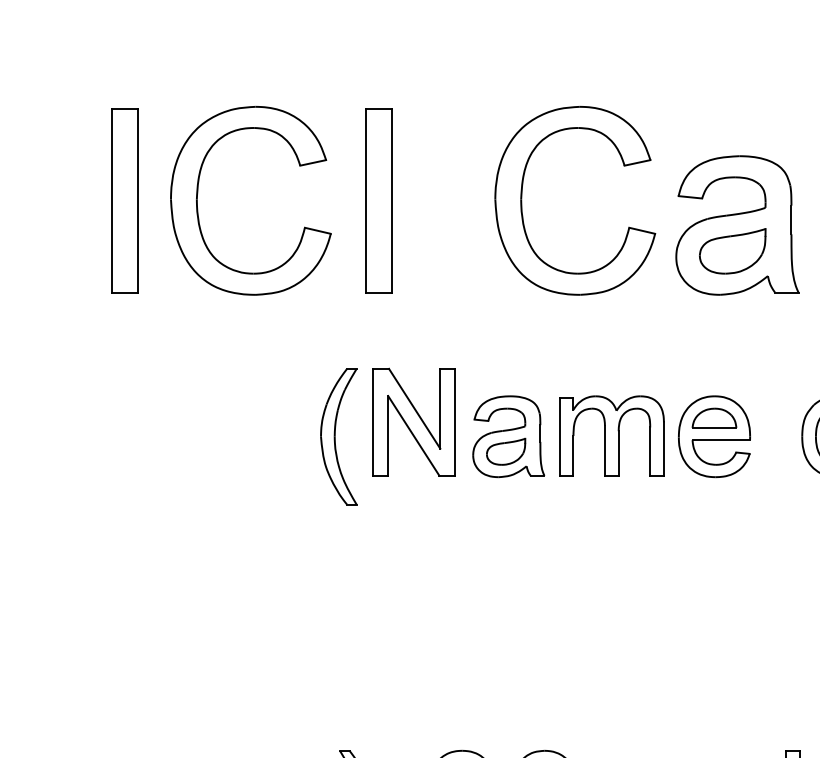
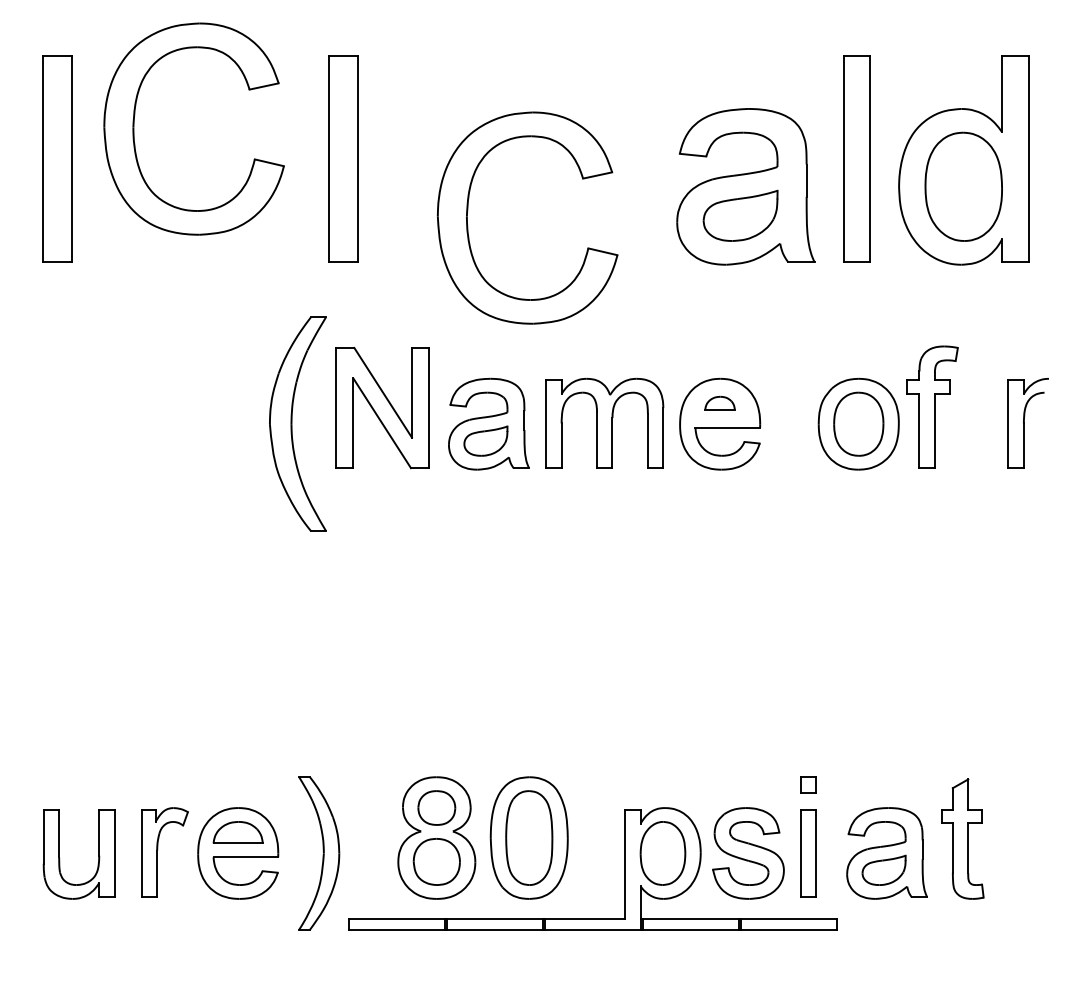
part: (522, 194) -> (468, 210), moved
part: (197, 200) -> (134, 128), moved
part: (713, 417) -> (719, 402), size x0.6
part: (338, 436) -> (297, 424), size x1.4

